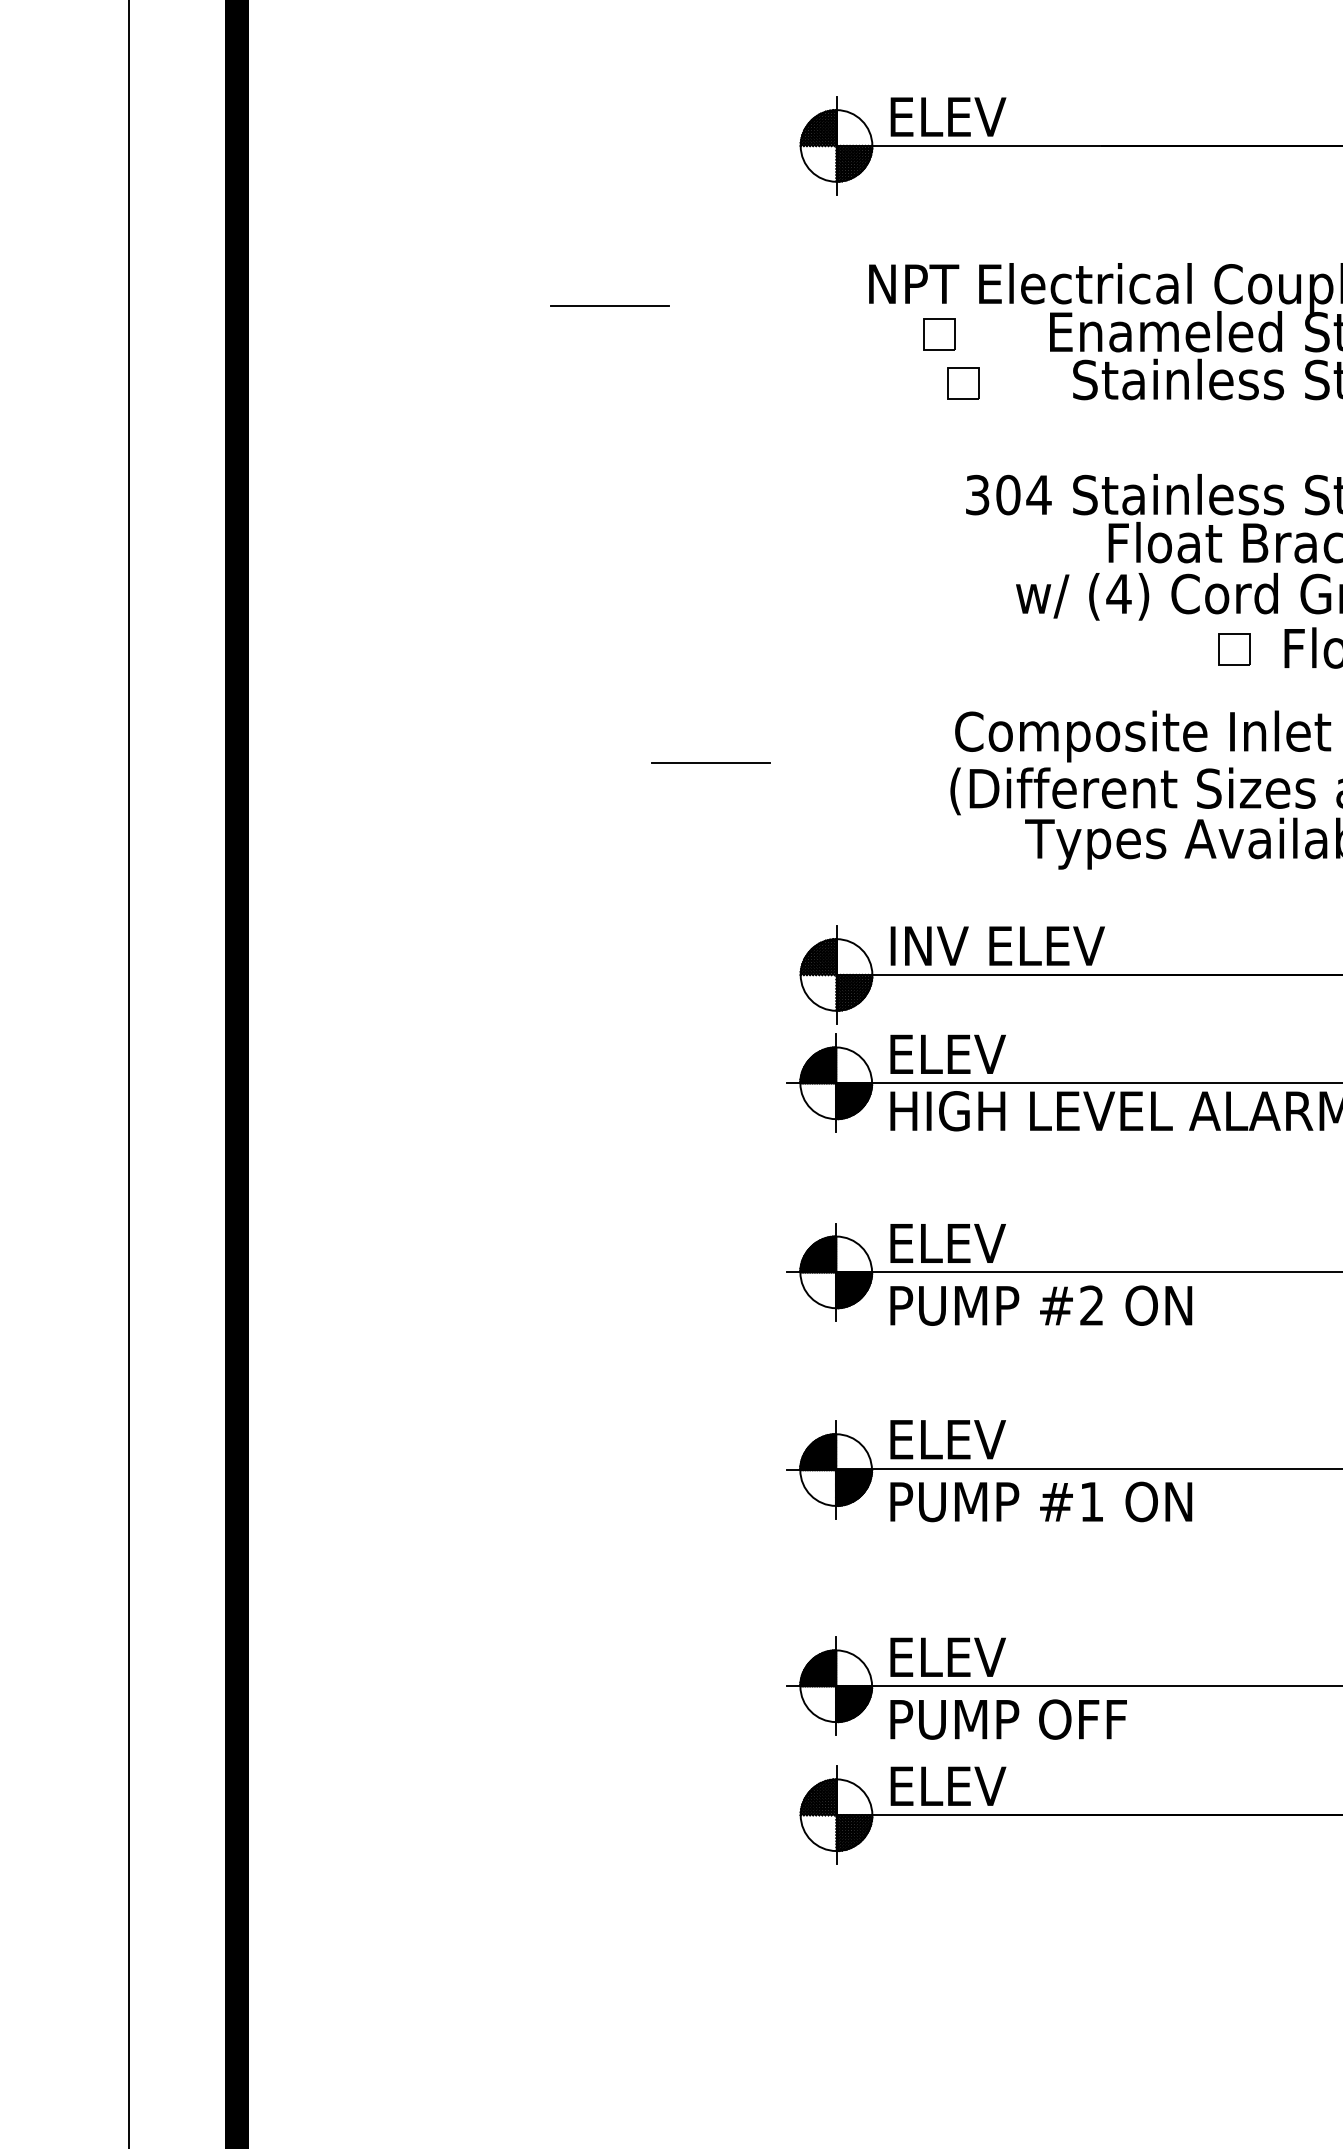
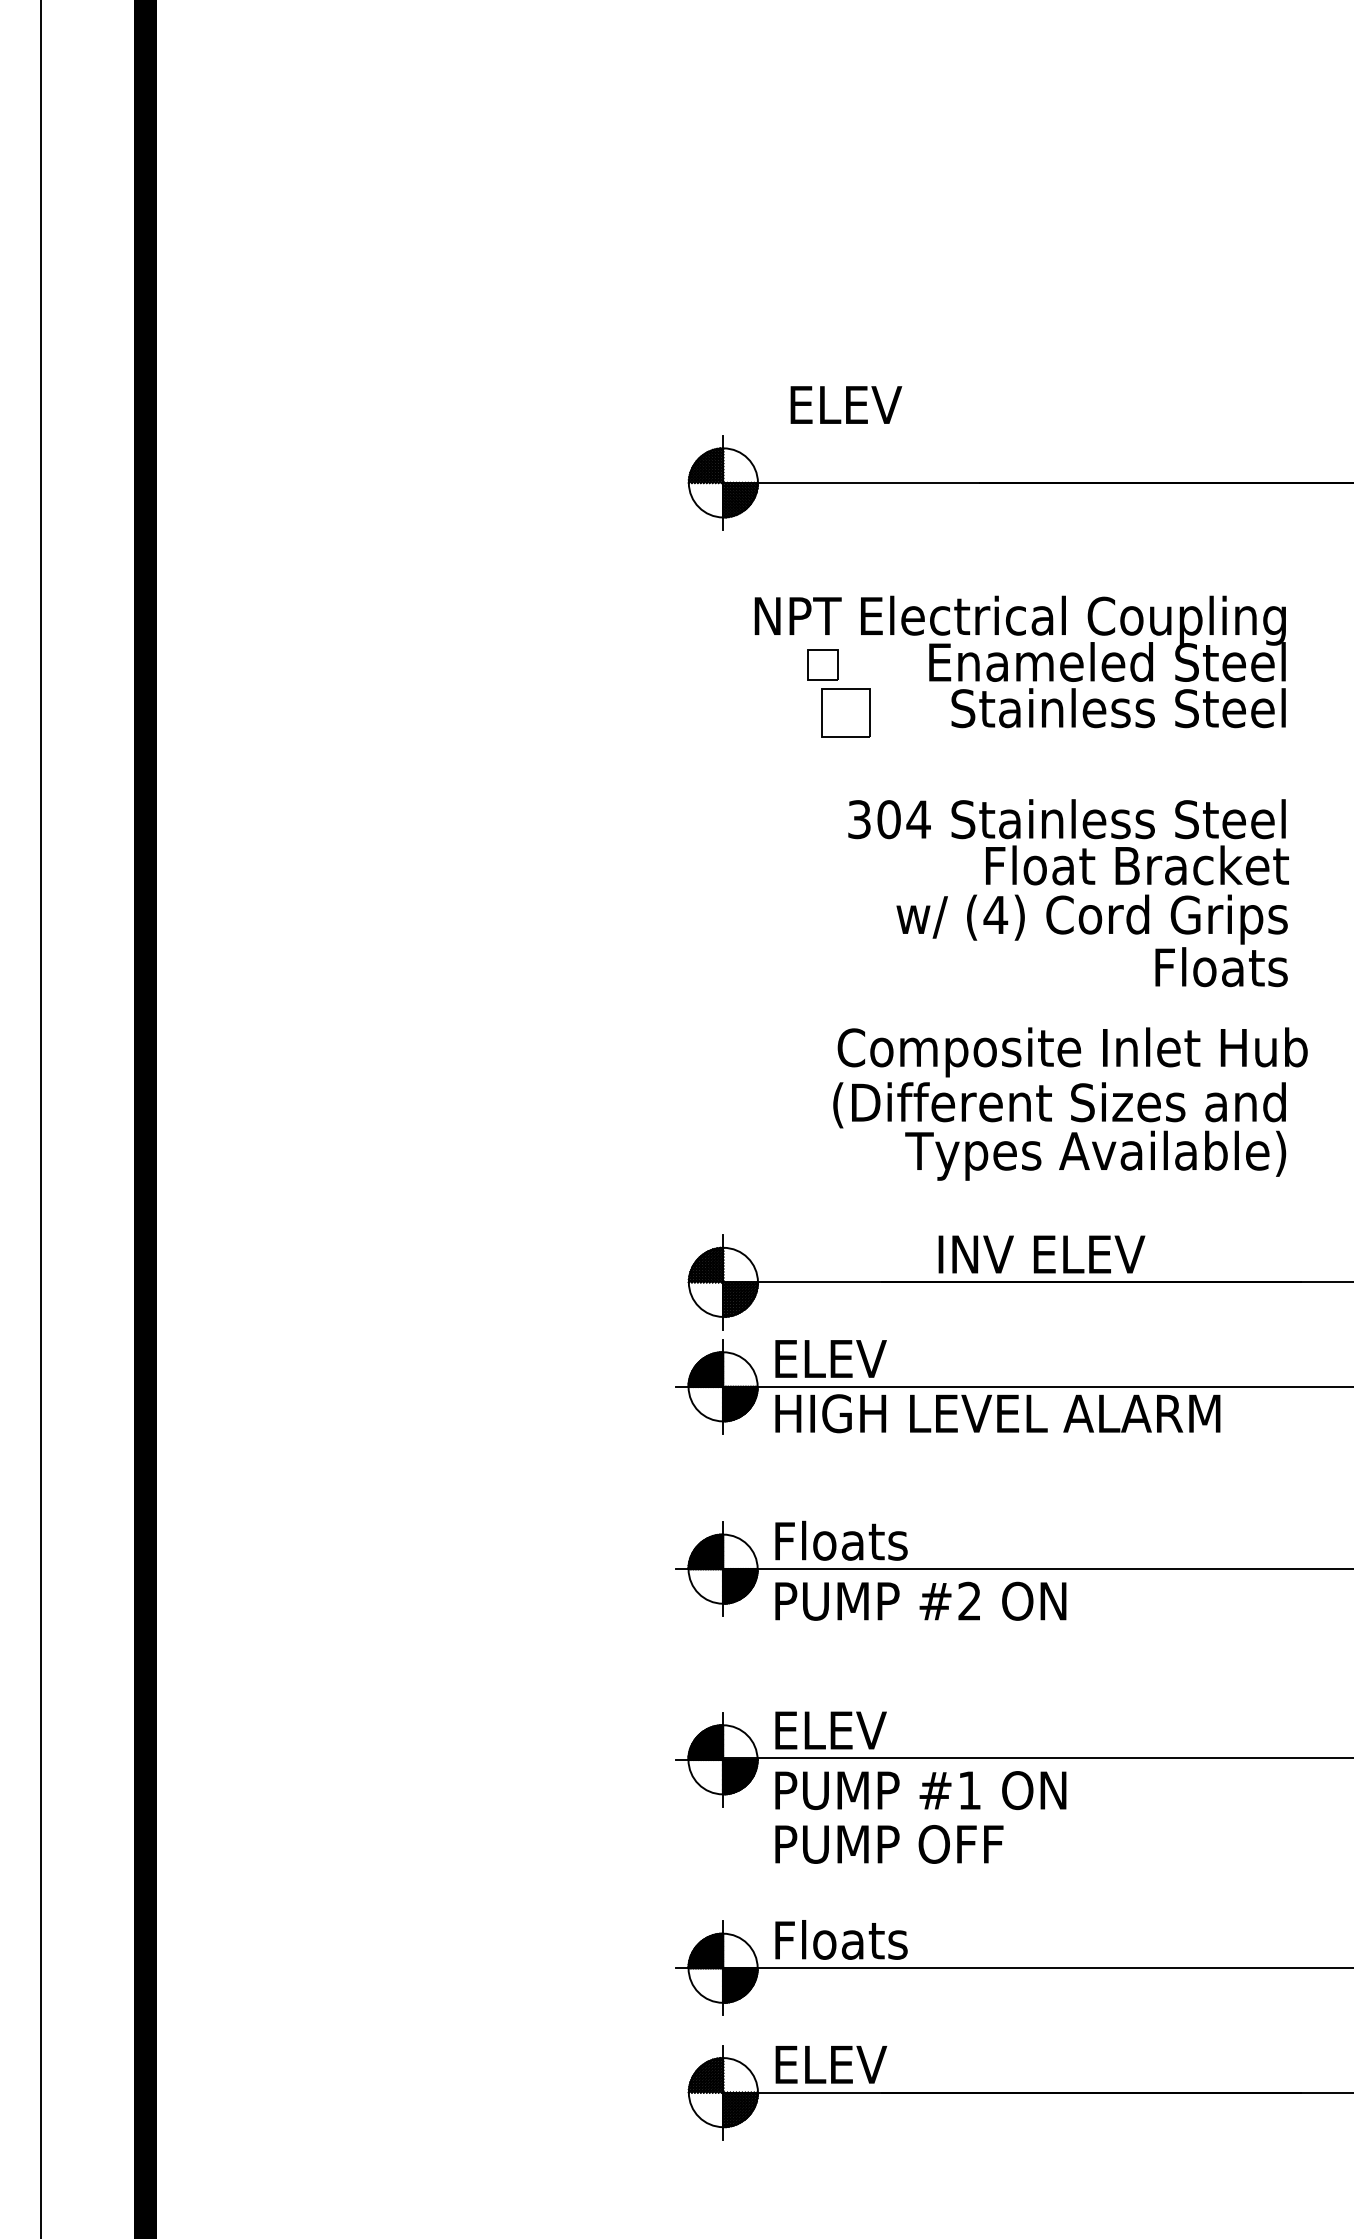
text: (948, 116) -> (846, 404), moved
line: (610, 305) -> (505, 636), removed
part: (962, 382) -> (844, 711), size x1.6
part: (1233, 649) -> (1106, 968), removed
line: (711, 762) -> (602, 1077), removed
text: (997, 946) -> (1041, 1254), moved
text: (961, 1242) -> (843, 1540), ELEV -> Floats
text: (961, 1656) -> (843, 1939), ELEV -> Floats
text: (1008, 1719) -> (889, 1844), moved

